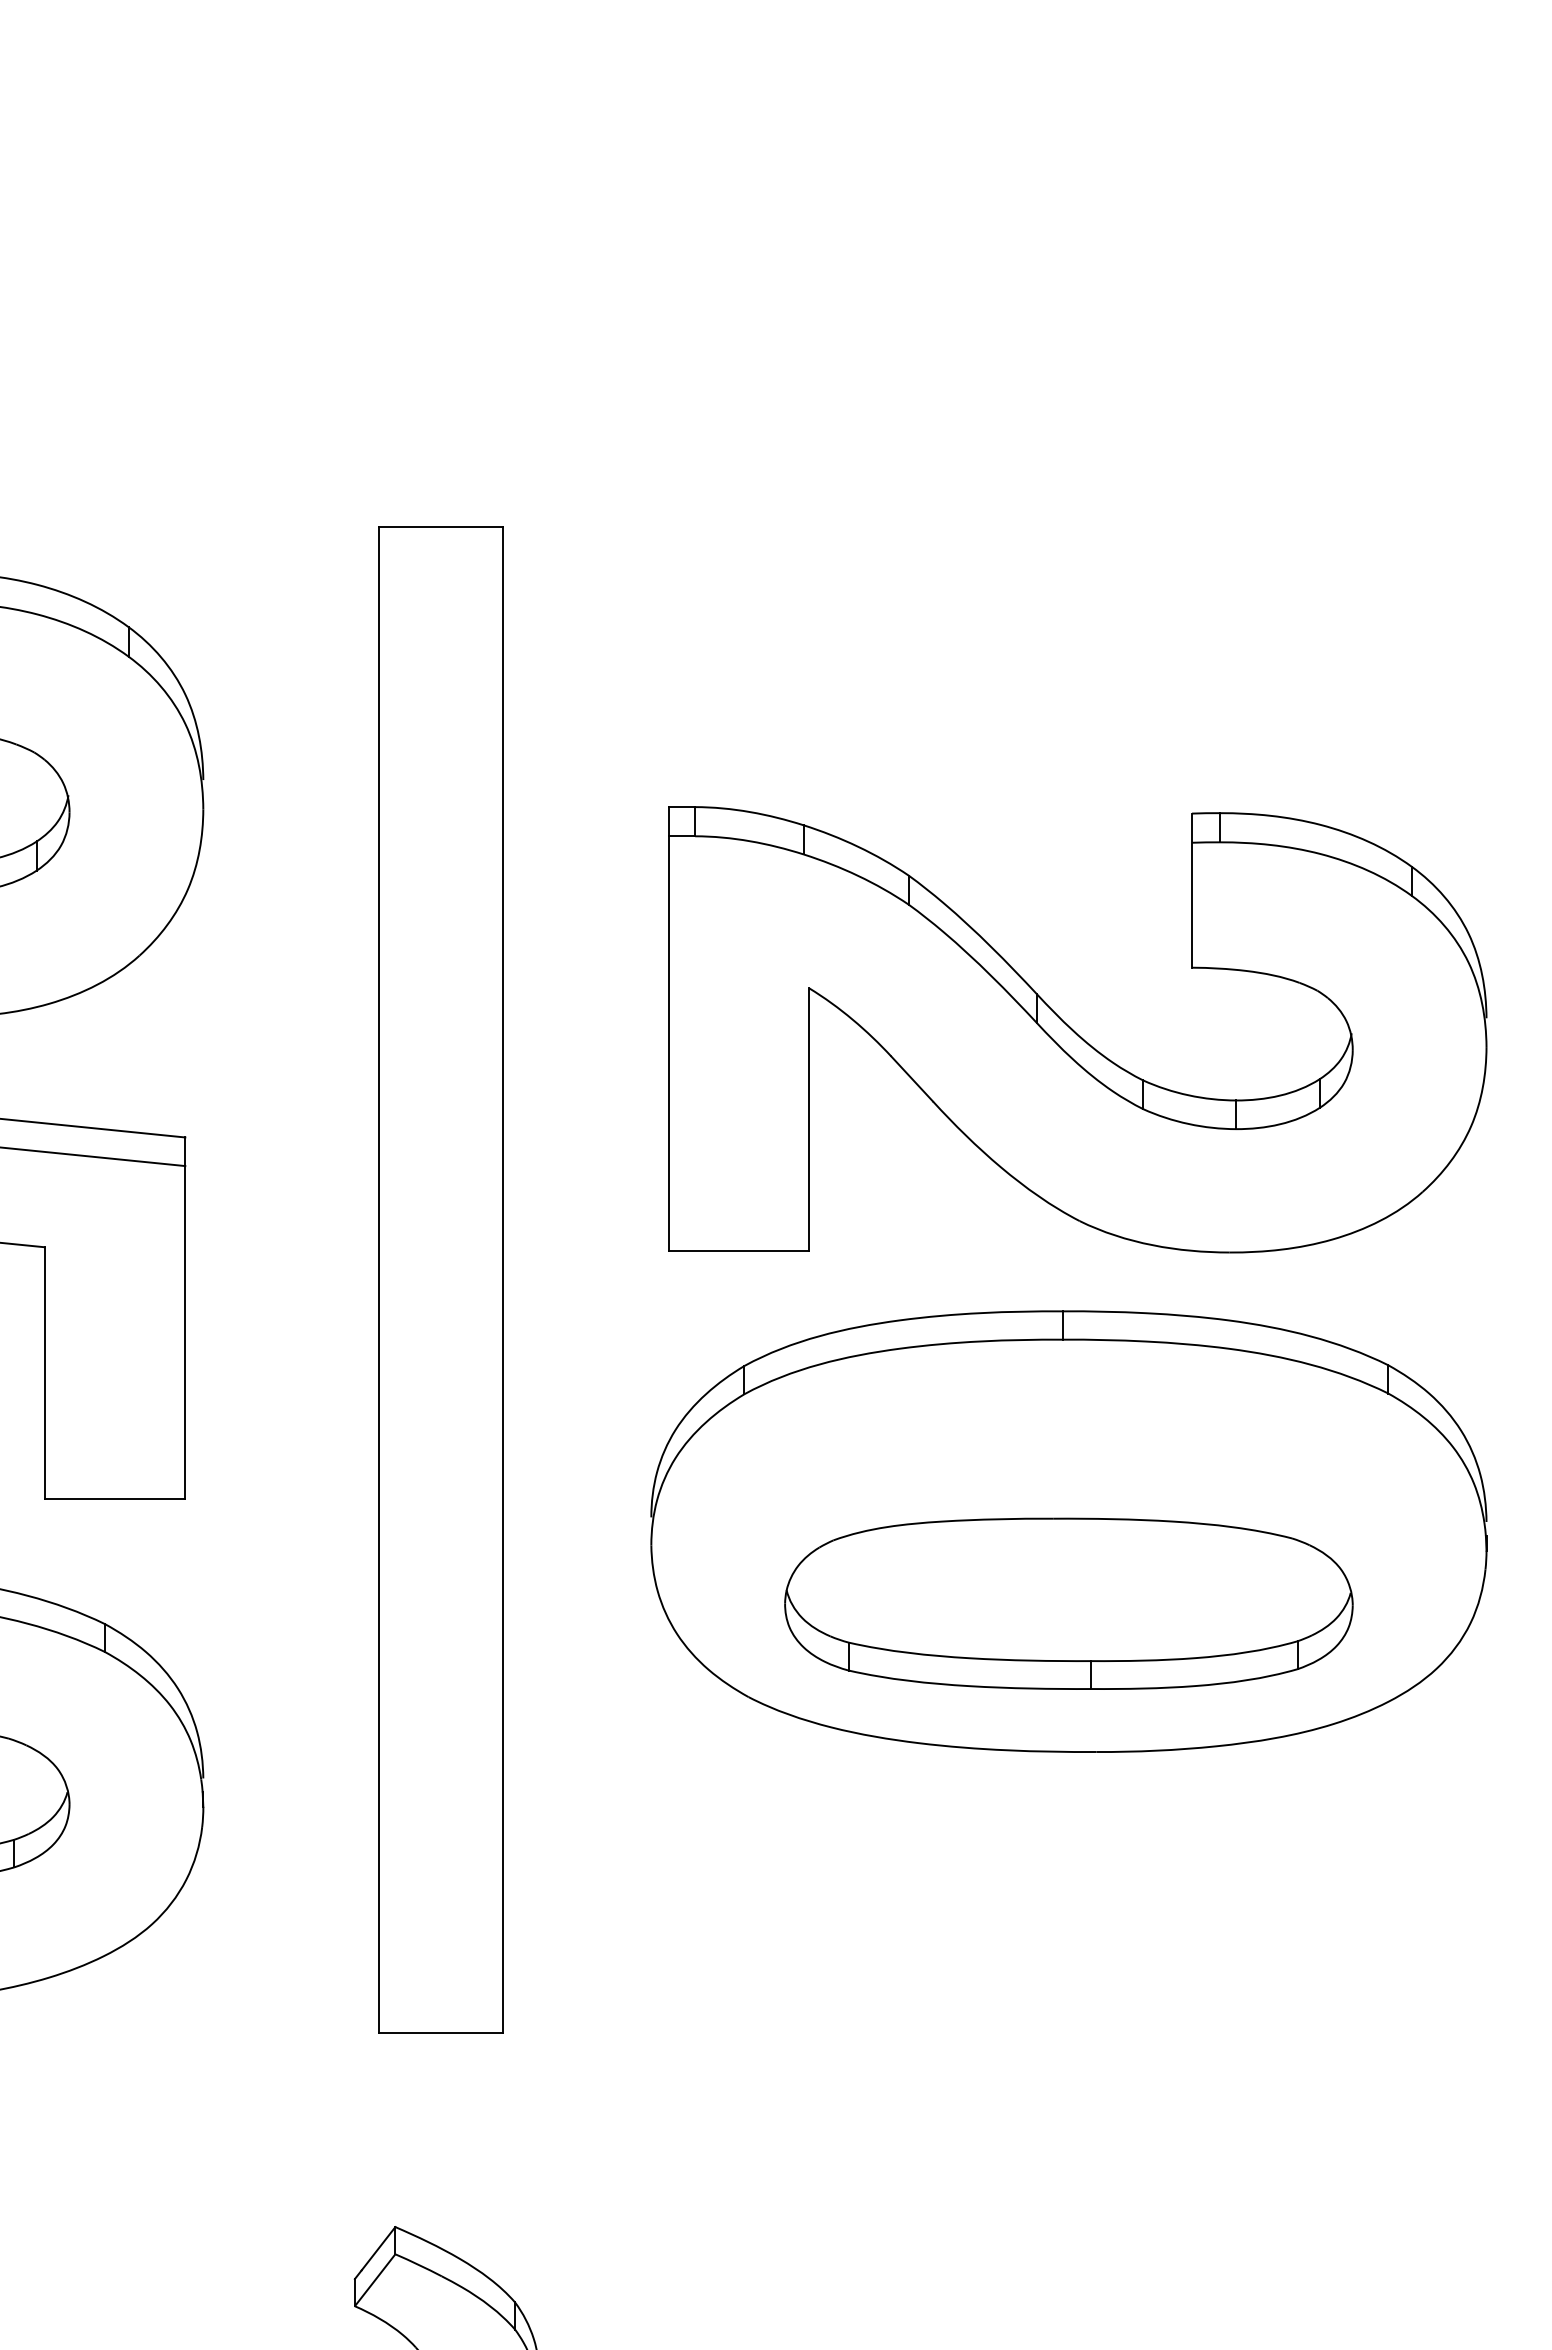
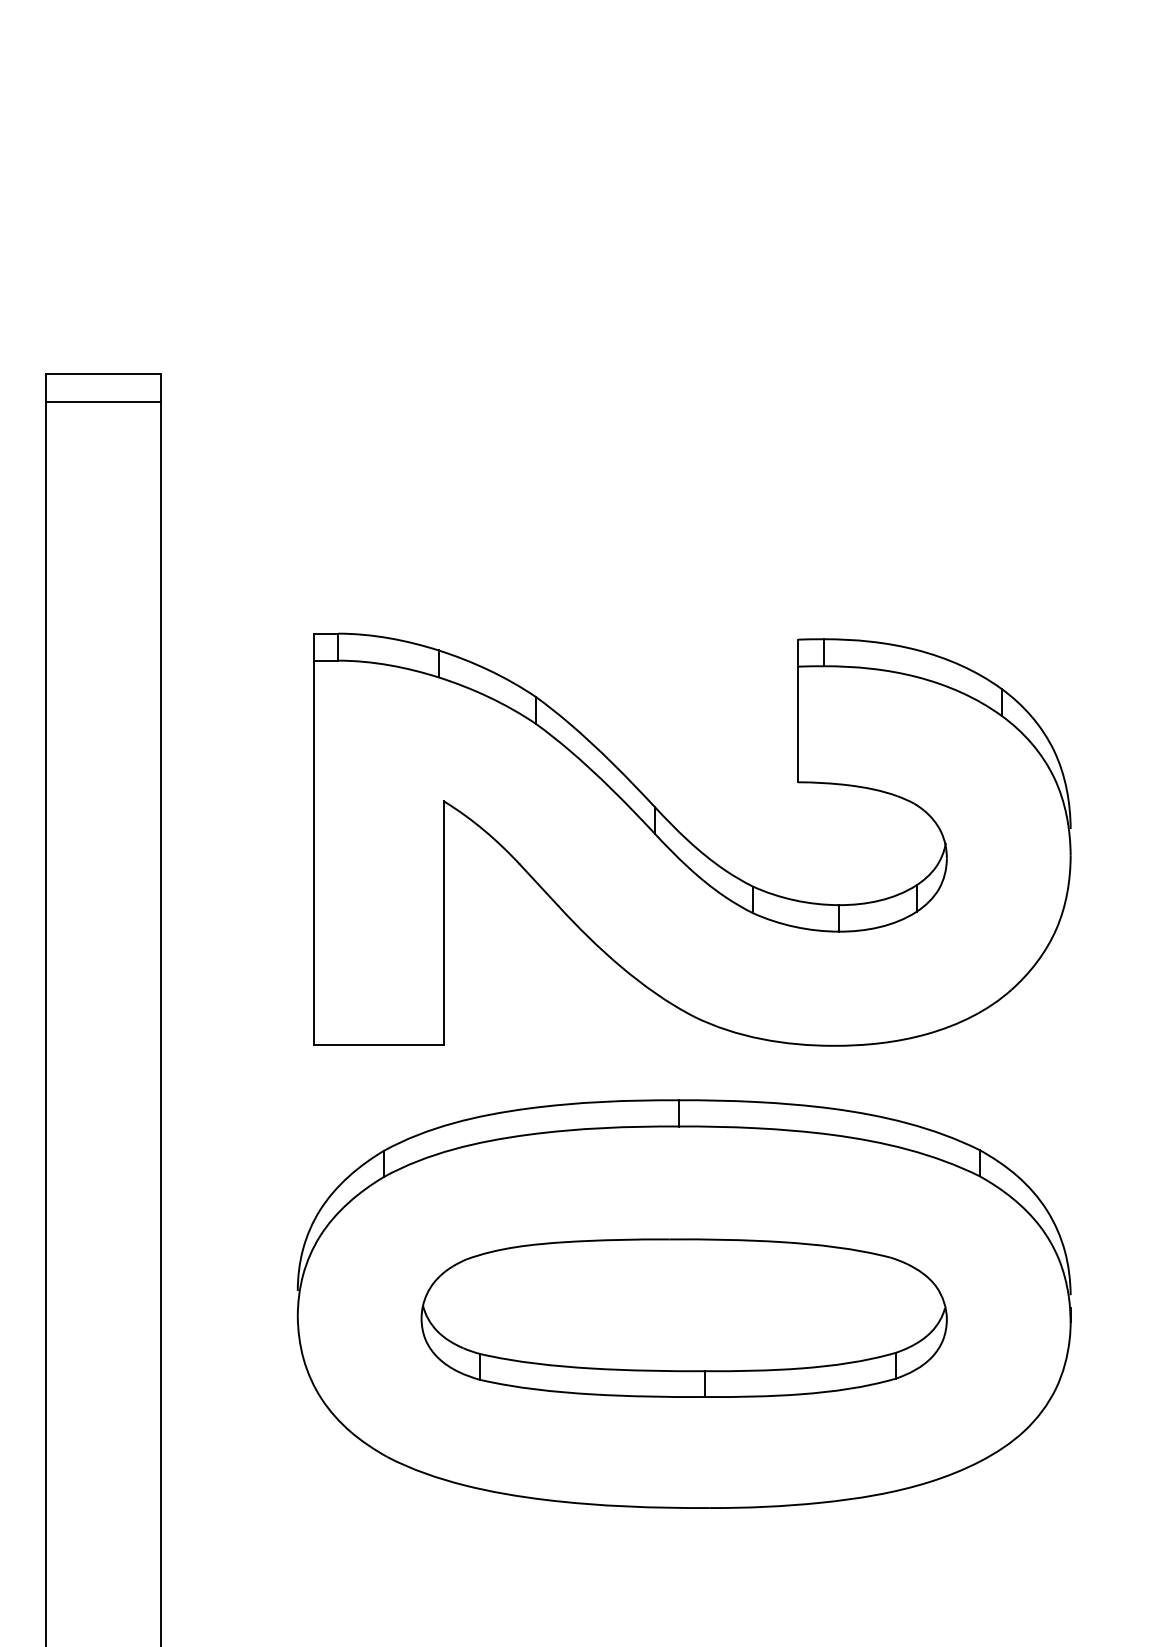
line: (441, 556) -> (103, 401), added
part: (1068, 1603) -> (683, 1317), moved

